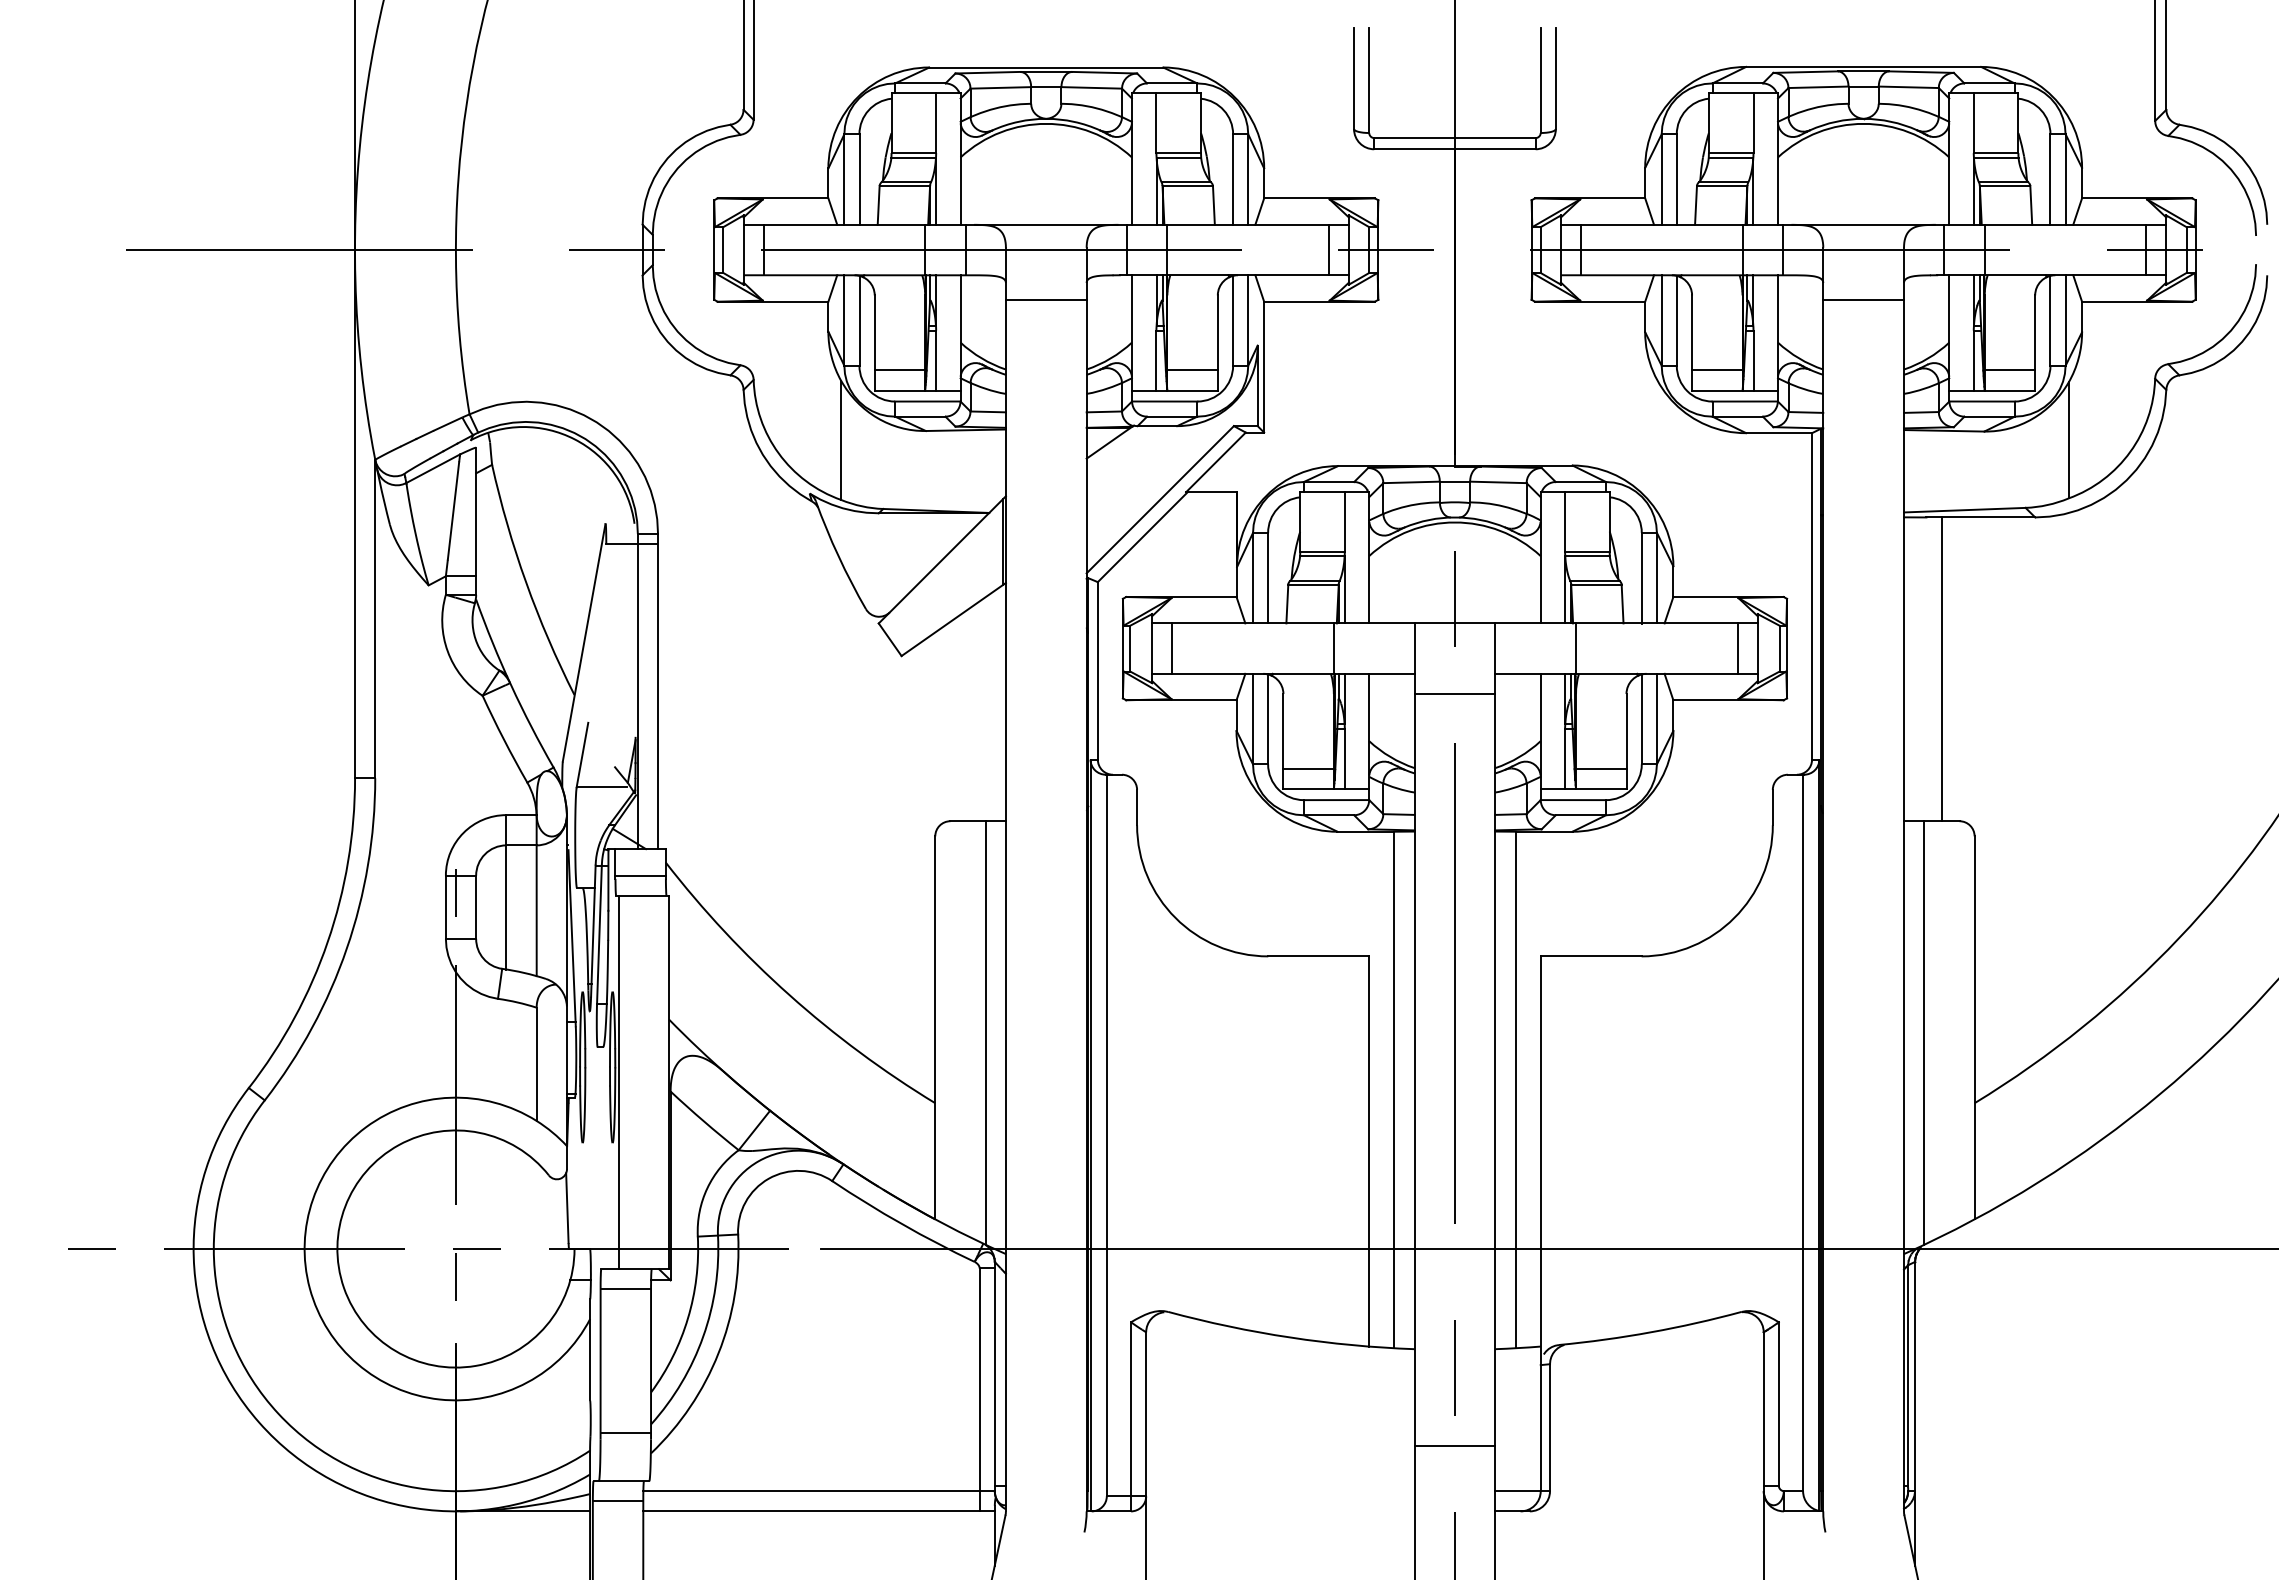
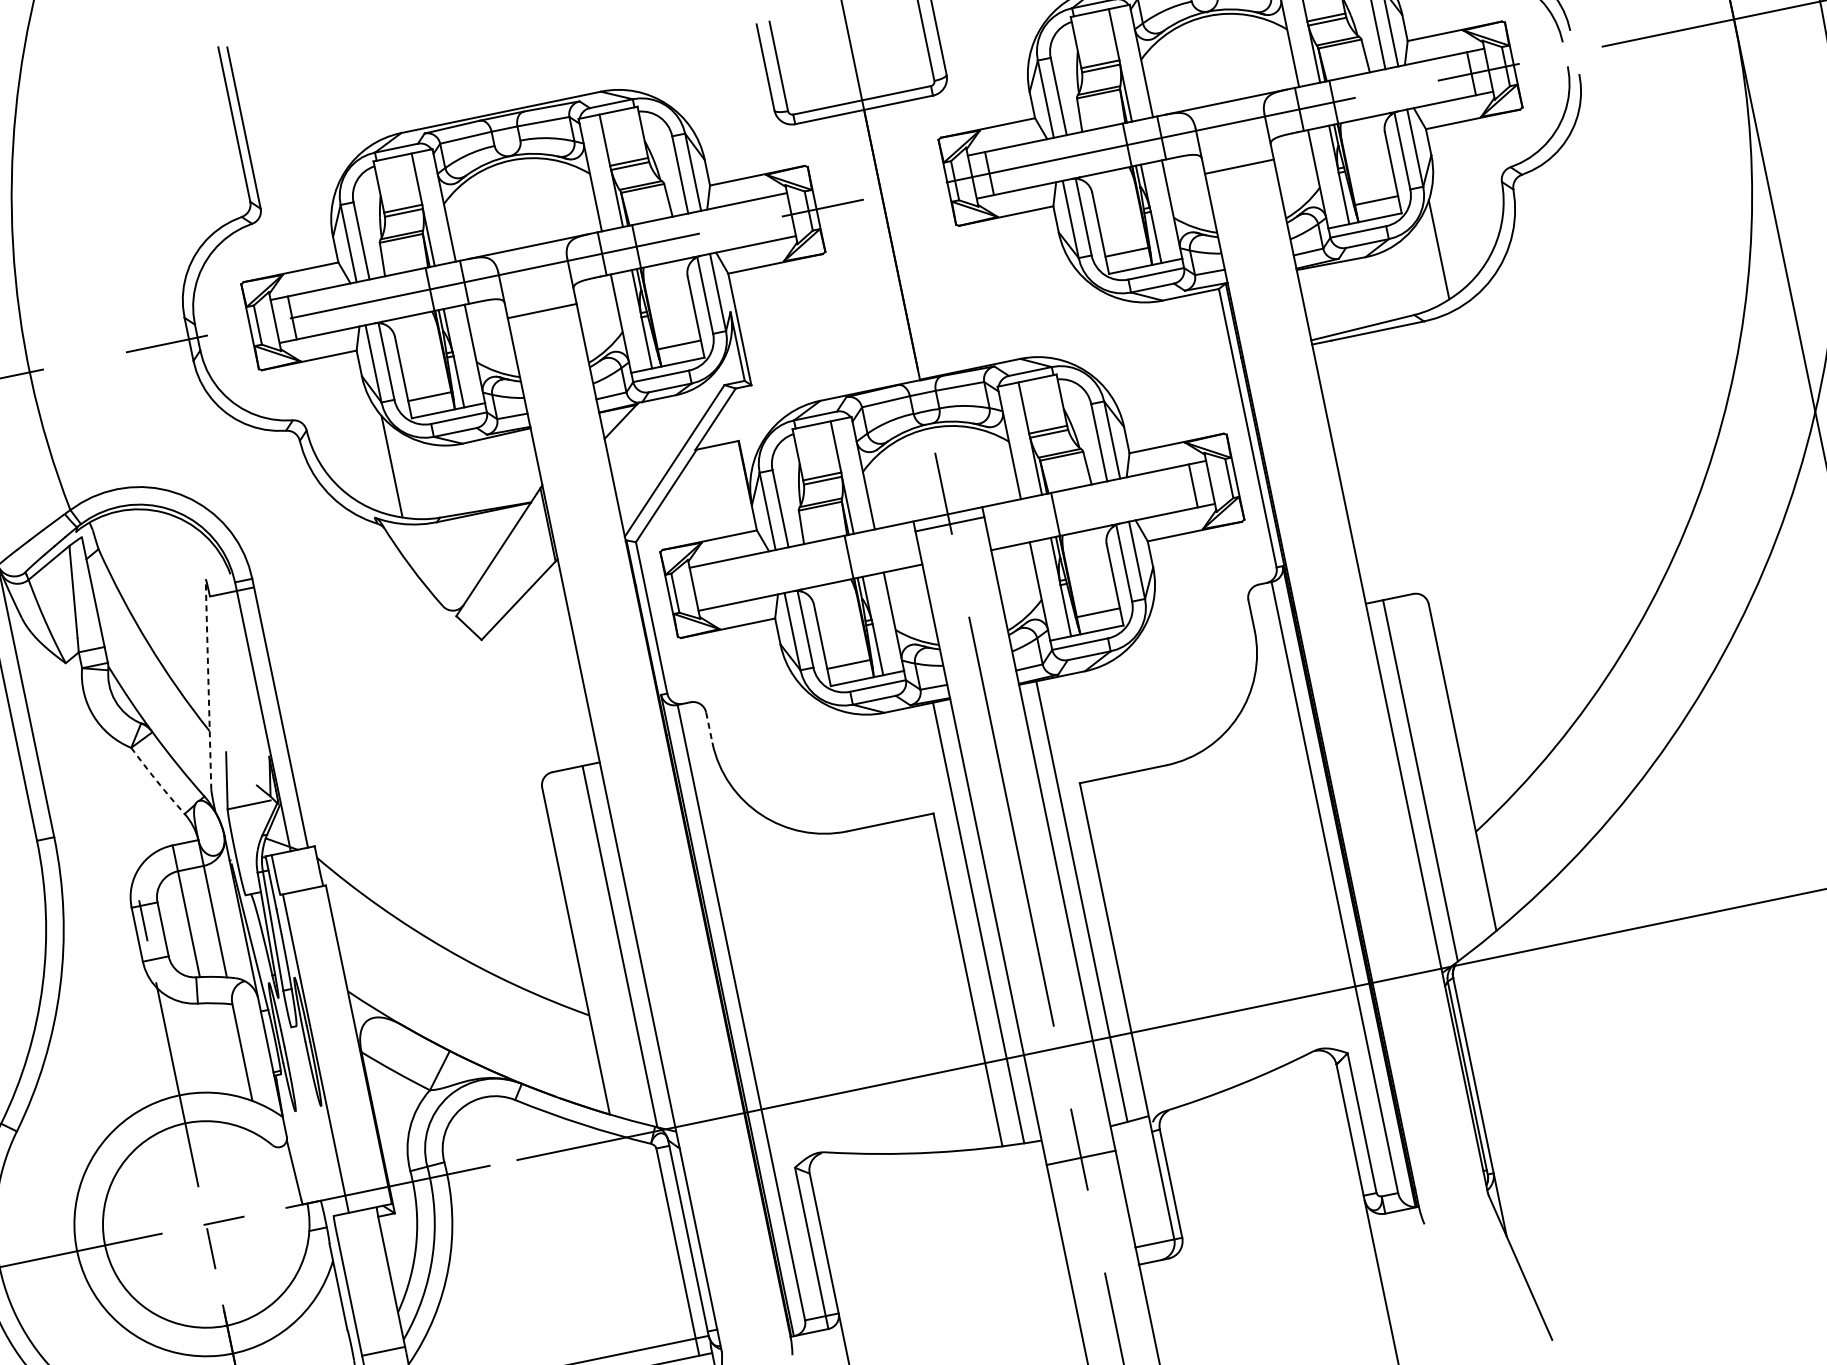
line: (1328, 249) -> (773, 217), removed
line: (584, 642) -> (208, 684), solid -> dashed
line: (1172, 648) -> (711, 585), removed
line: (1942, 669) -> (1371, 467), removed
line: (1454, 694) -> (949, 524), moved
arc: (503, 739) -> (156, 781), solid -> dashed
line: (1137, 807) -> (709, 727), solid -> dashed
line: (640, 875) -> (297, 873), removed
line: (625, 1289) -> (358, 1229), removed
line: (1454, 1445) -> (1080, 1157), moved

